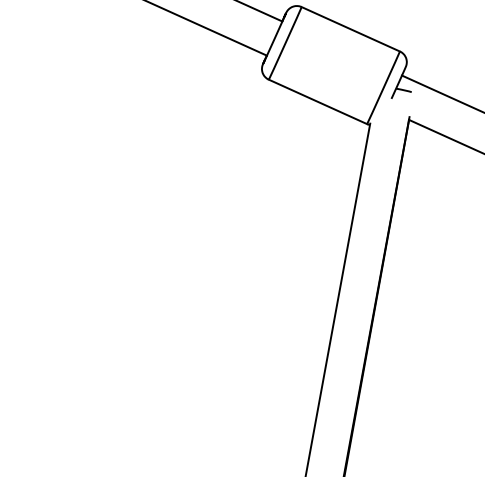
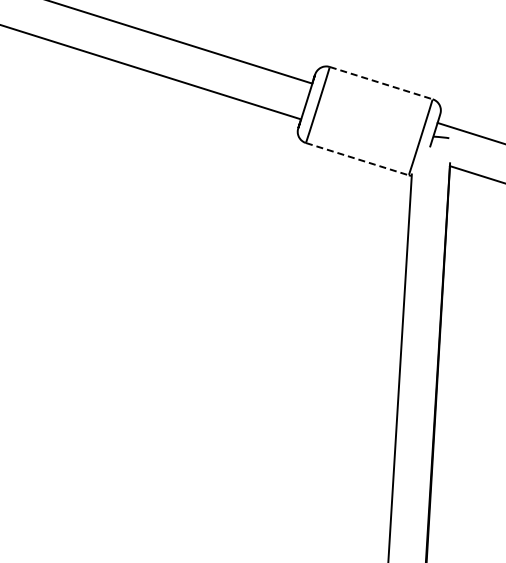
line: (351, 29) -> (381, 83), solid -> dashed
line: (318, 102) -> (357, 159), solid -> dashed

